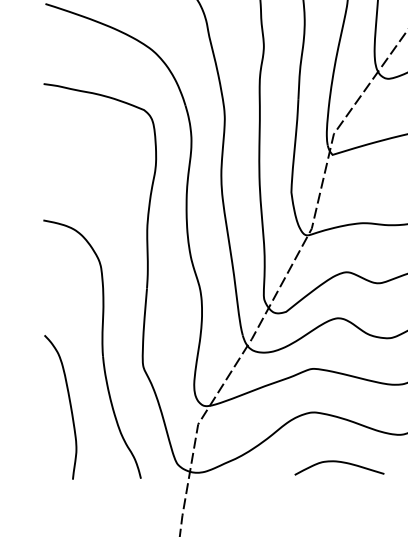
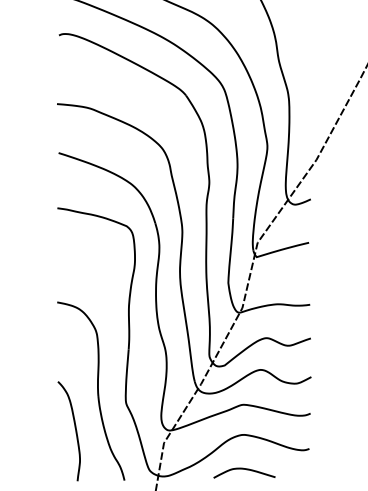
curve: (342, 464) -> (246, 470), moved

